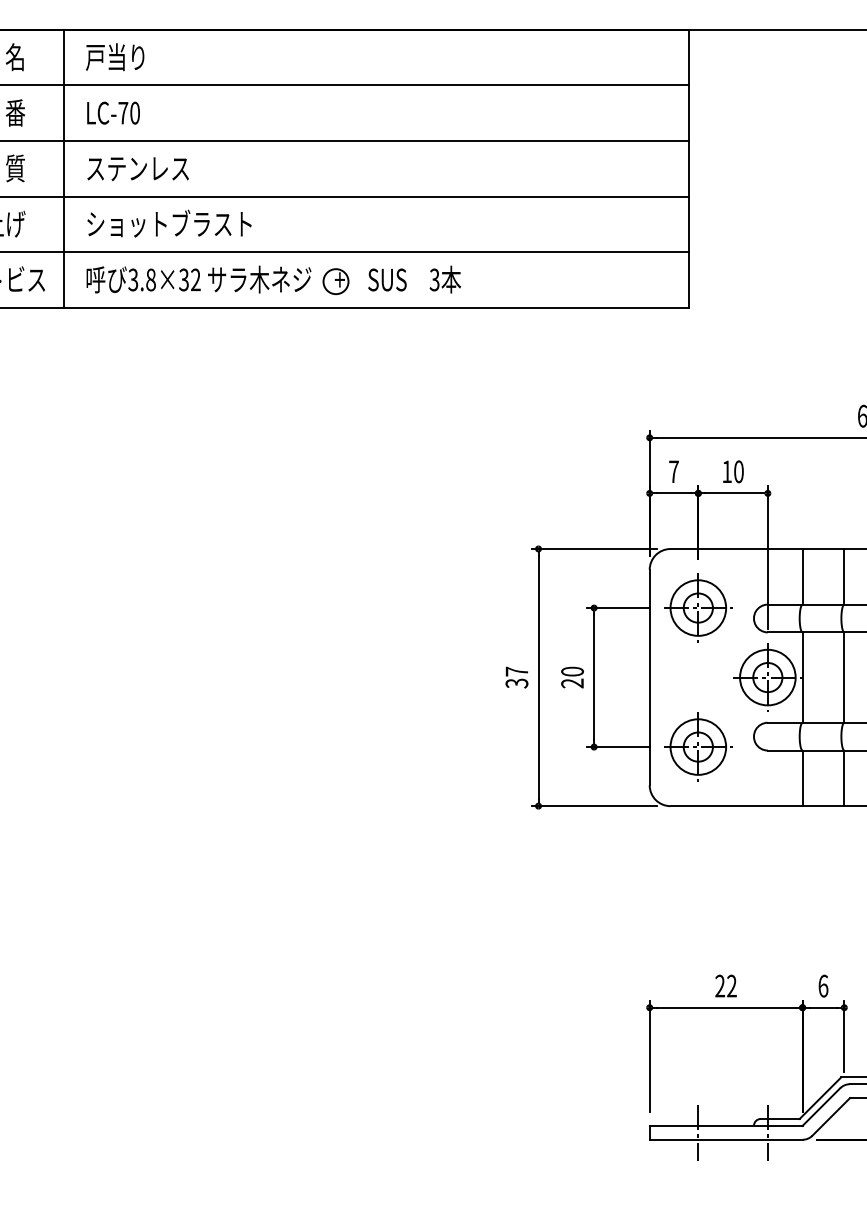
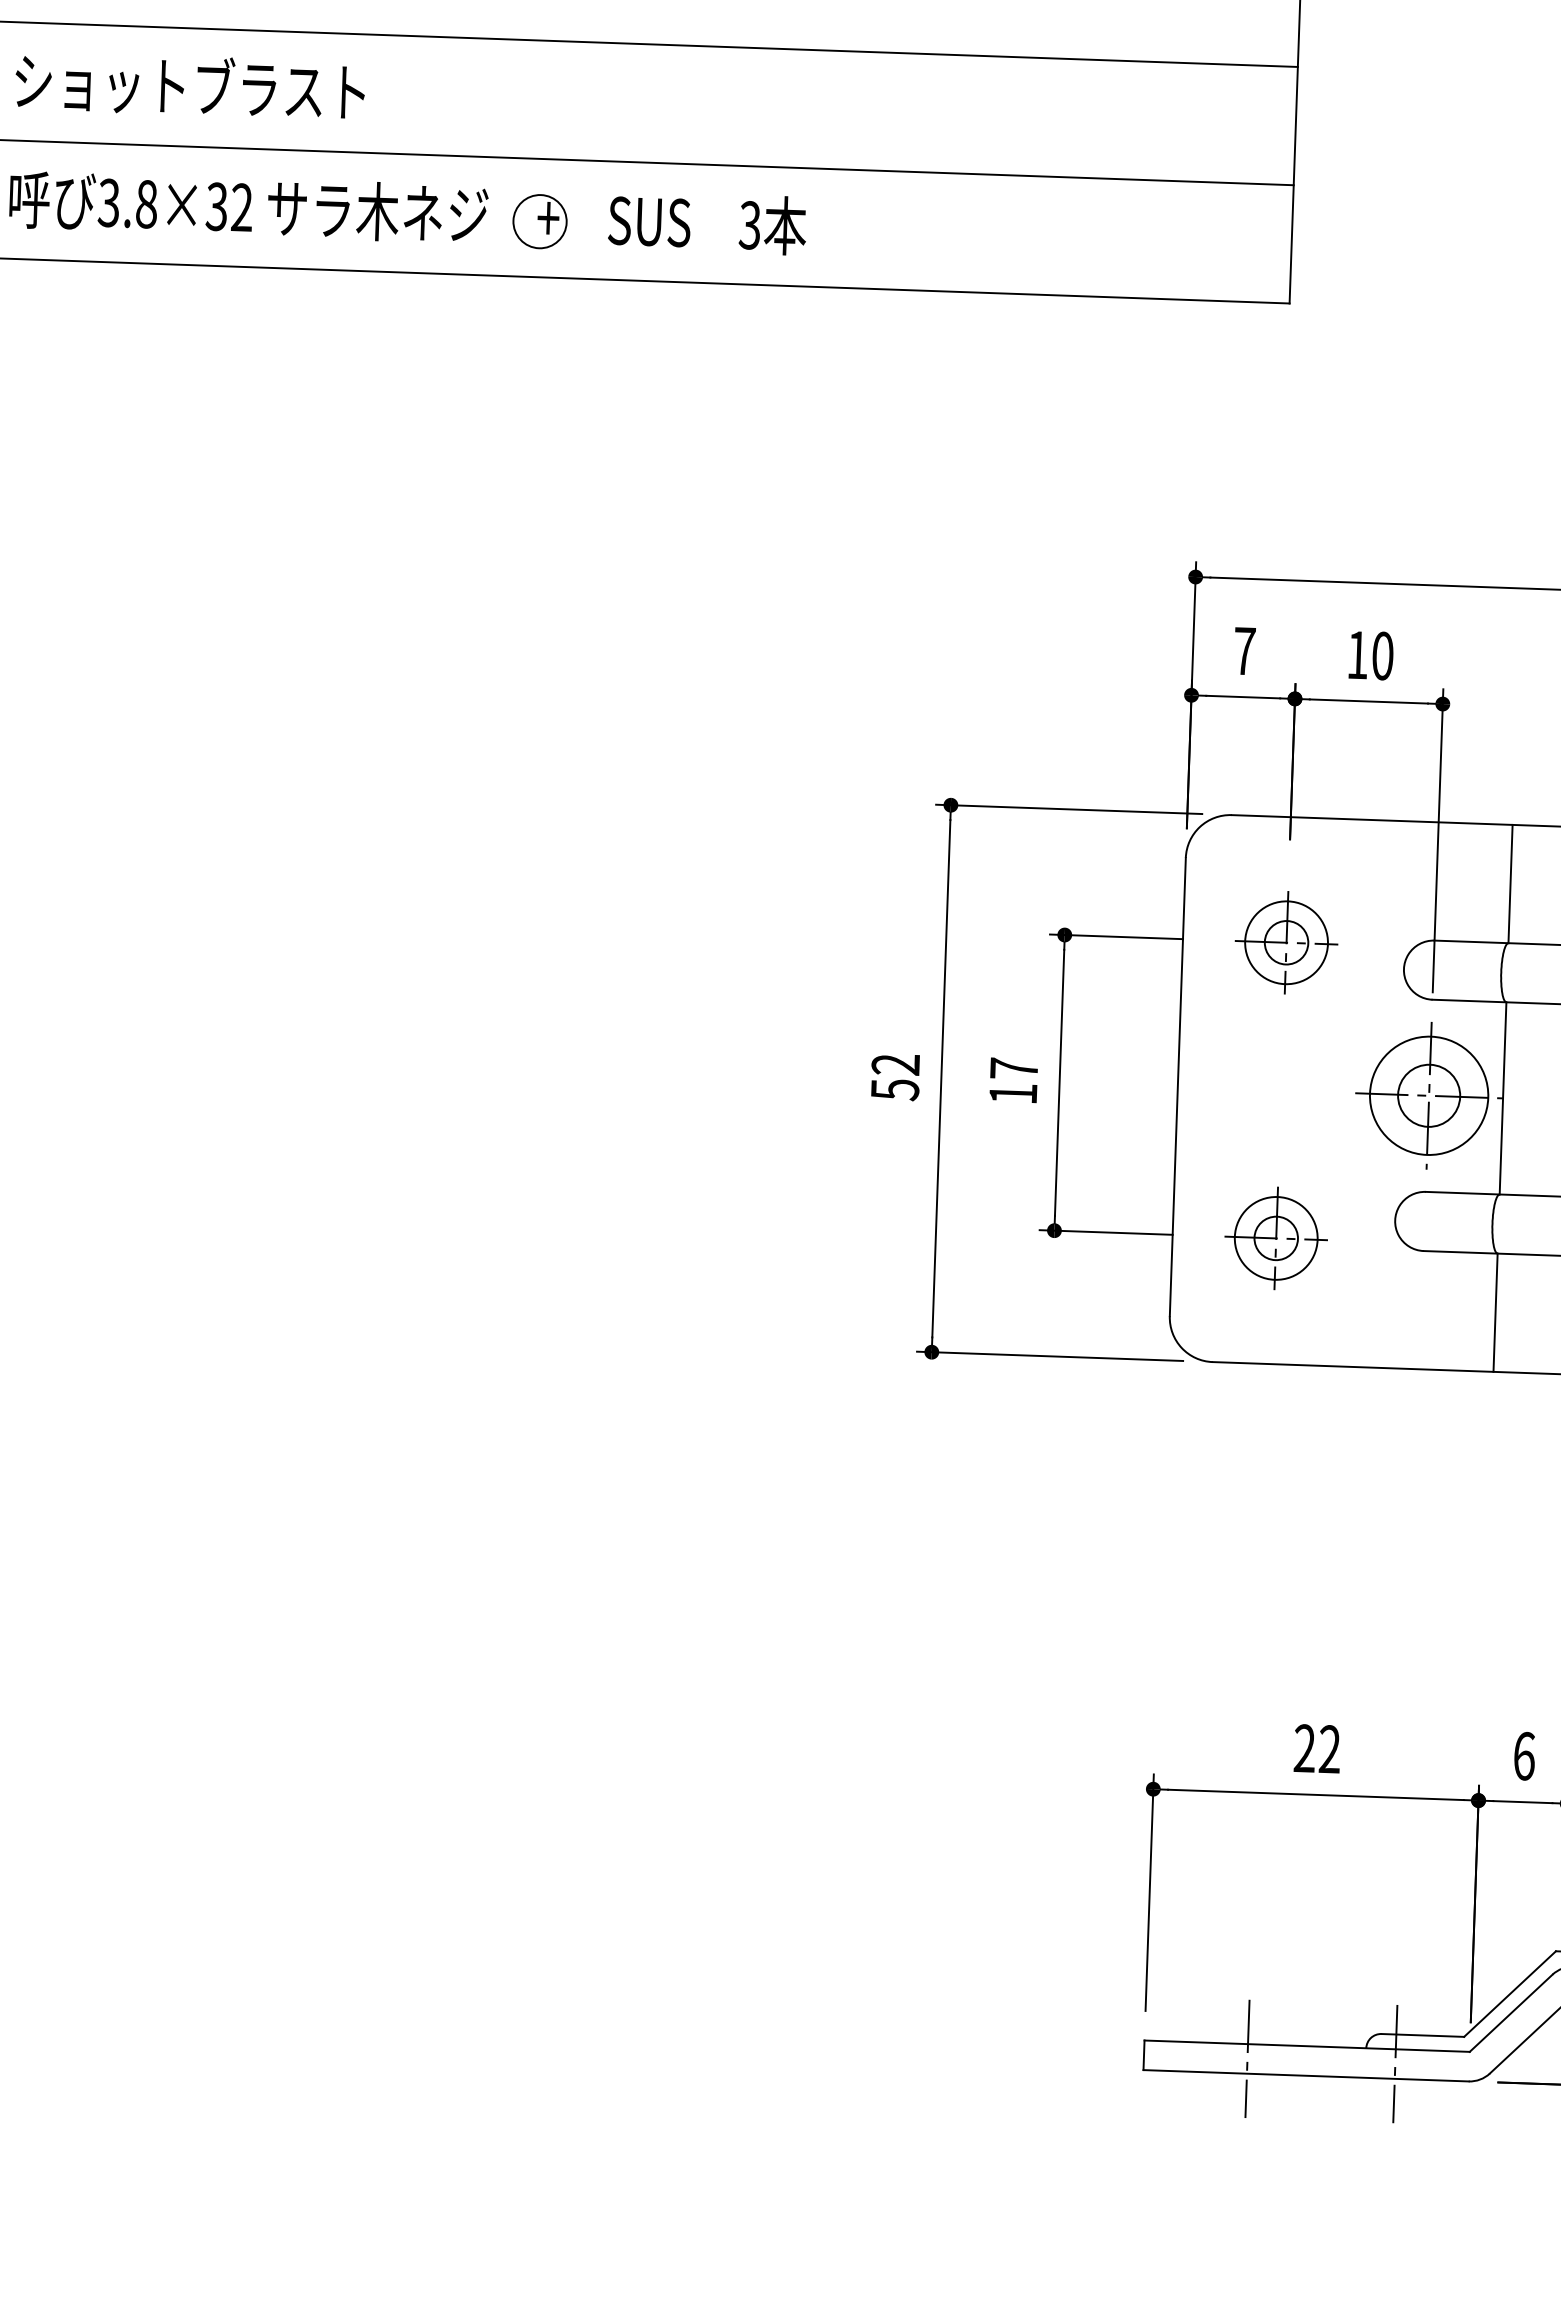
part: (698, 607) -> (1286, 941), size x0.7
text: (516, 676) -> (894, 1074), 37 -> 52
text: (572, 677) -> (1013, 1081), 20 -> 17
part: (698, 746) -> (1276, 1237), size x0.7

